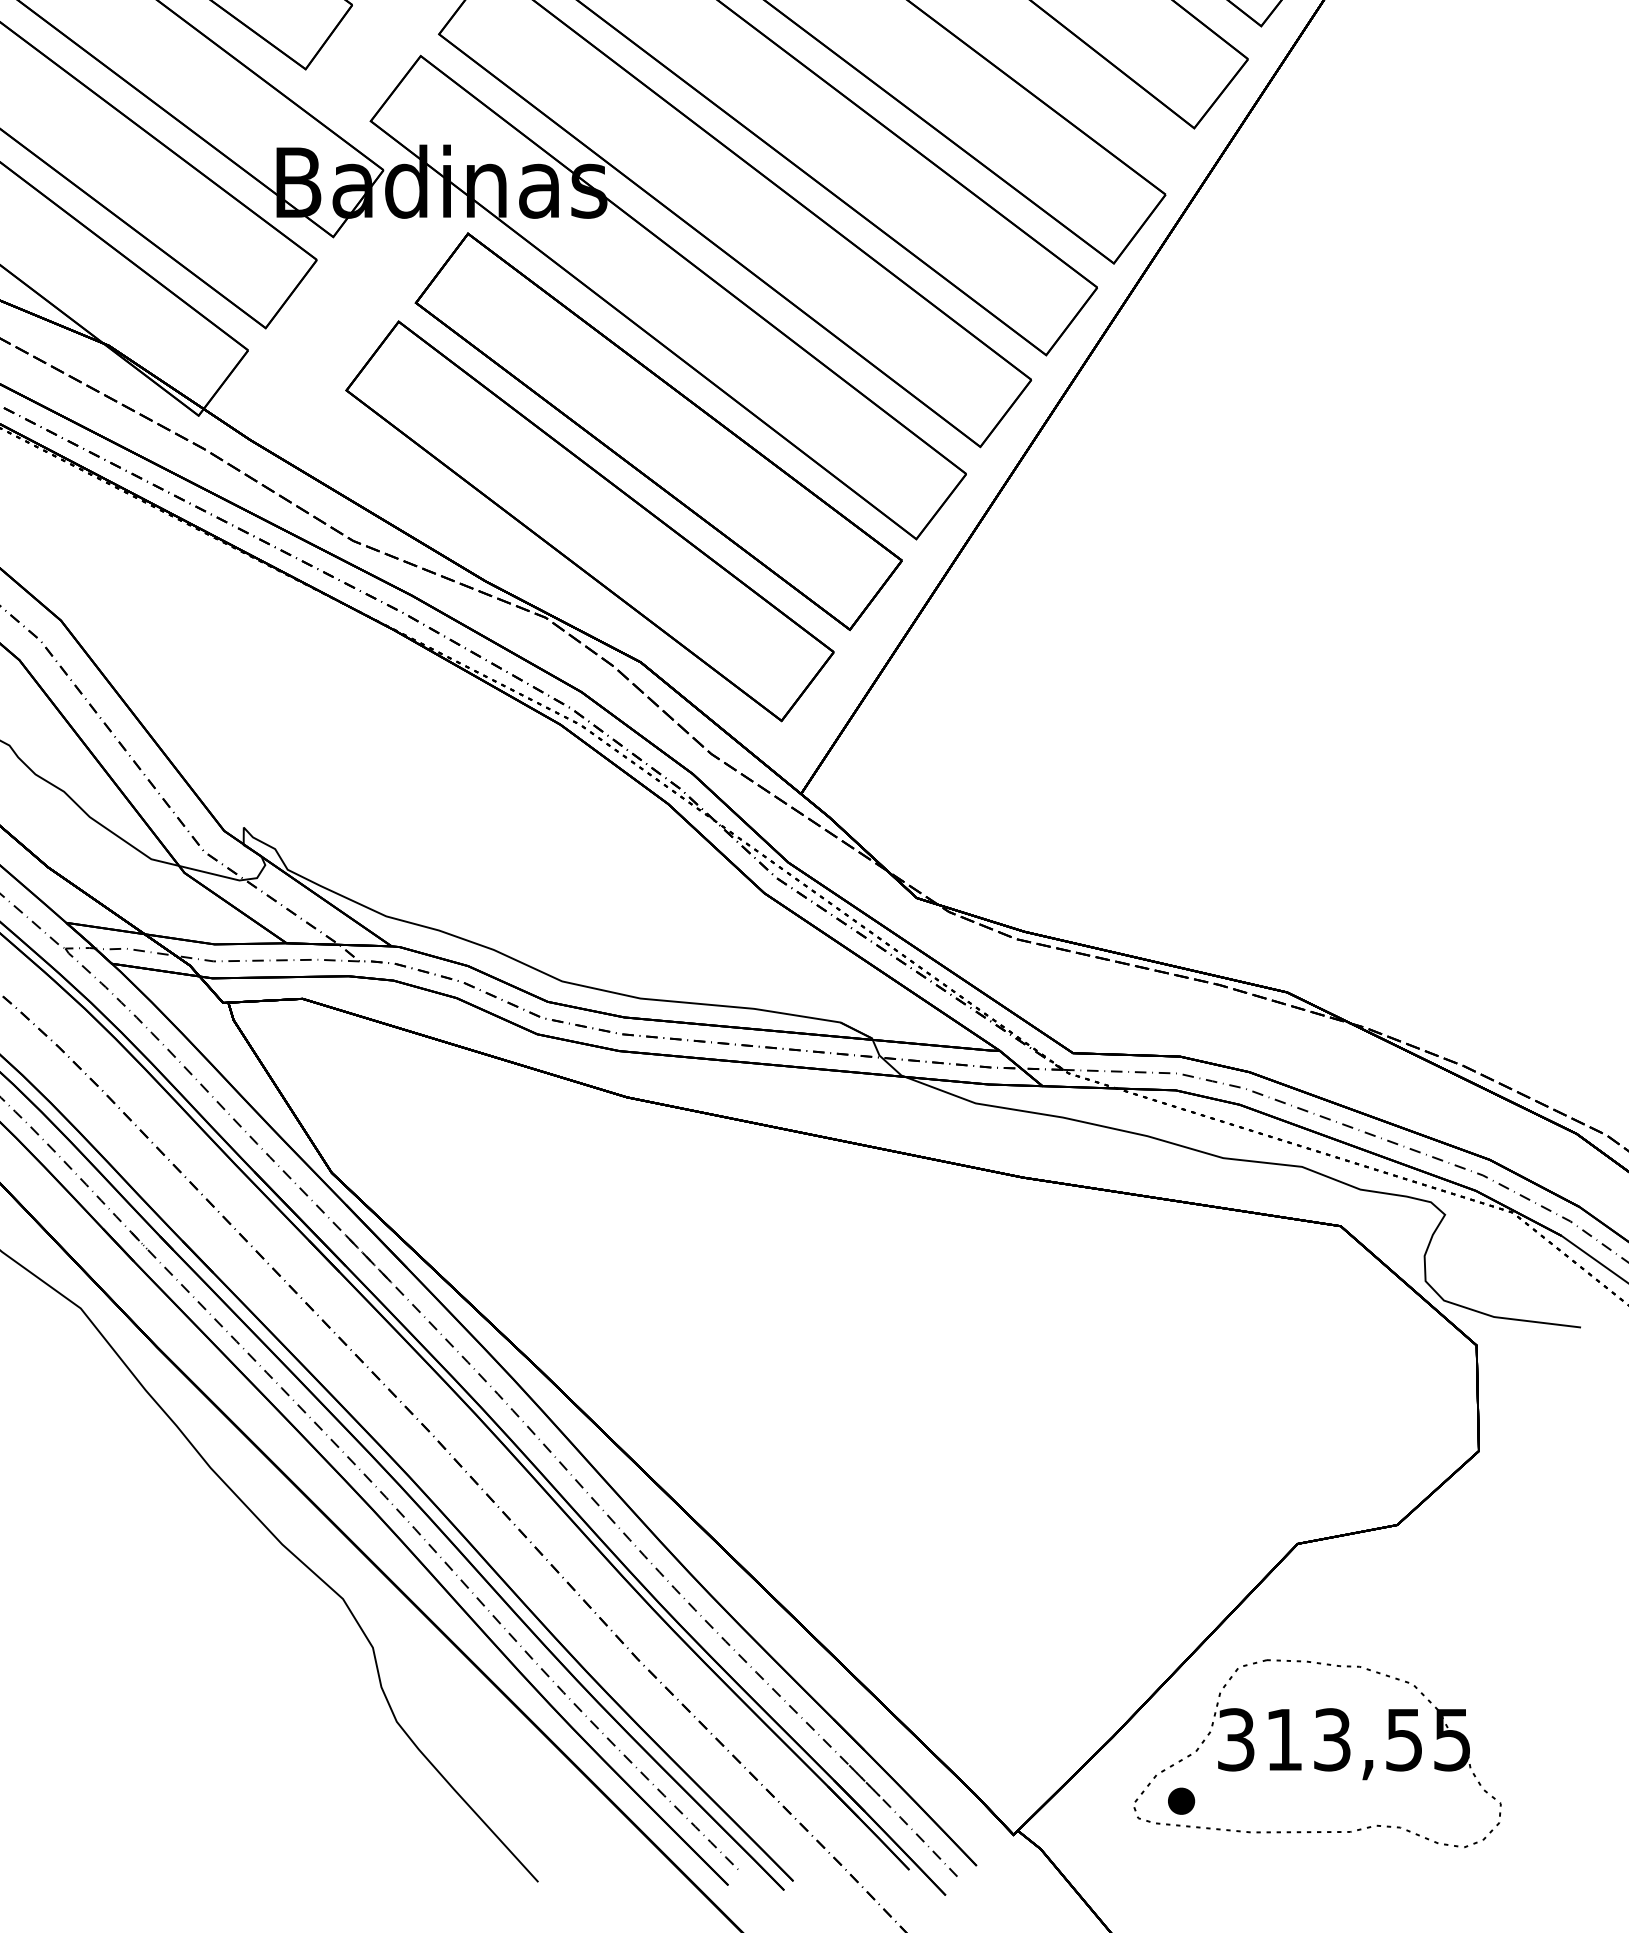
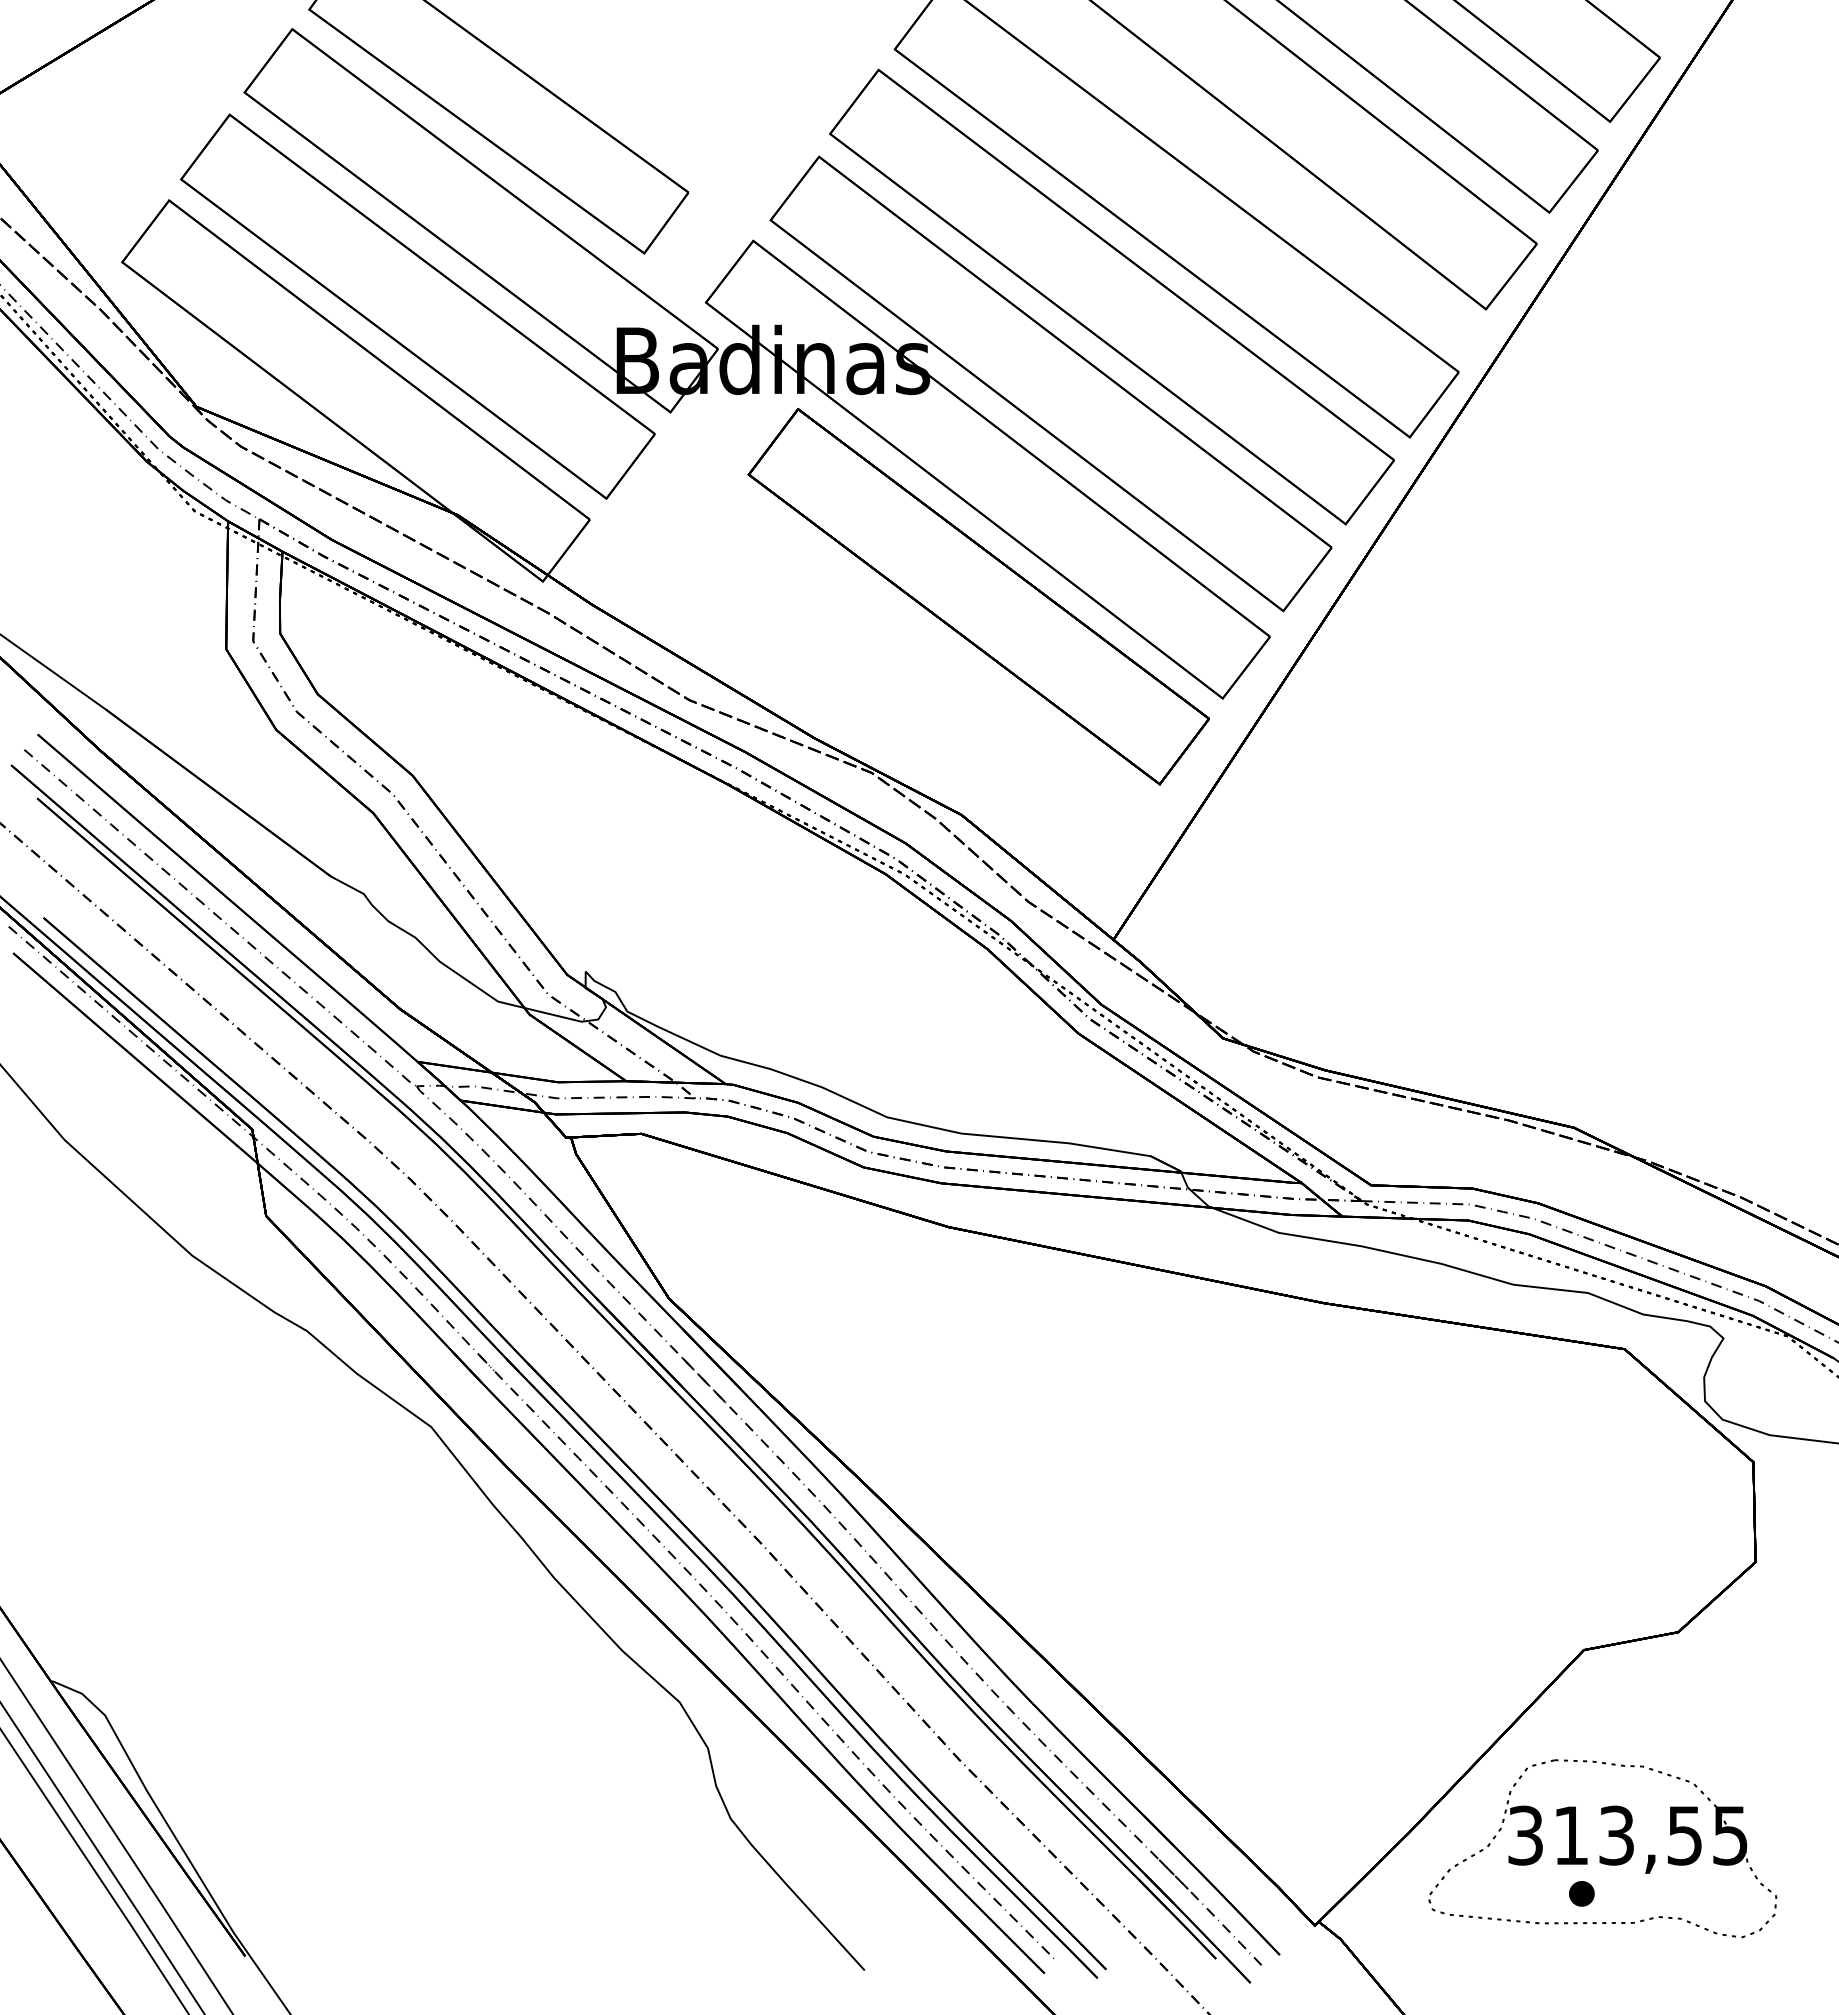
part: (589, 521) -> (913, 681), removed
part: (1181, 1800) -> (1581, 1893), moved

